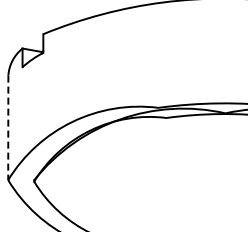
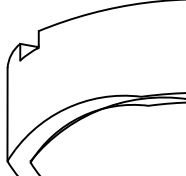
line: (8, 128) -> (7, 115), dashed -> solid

